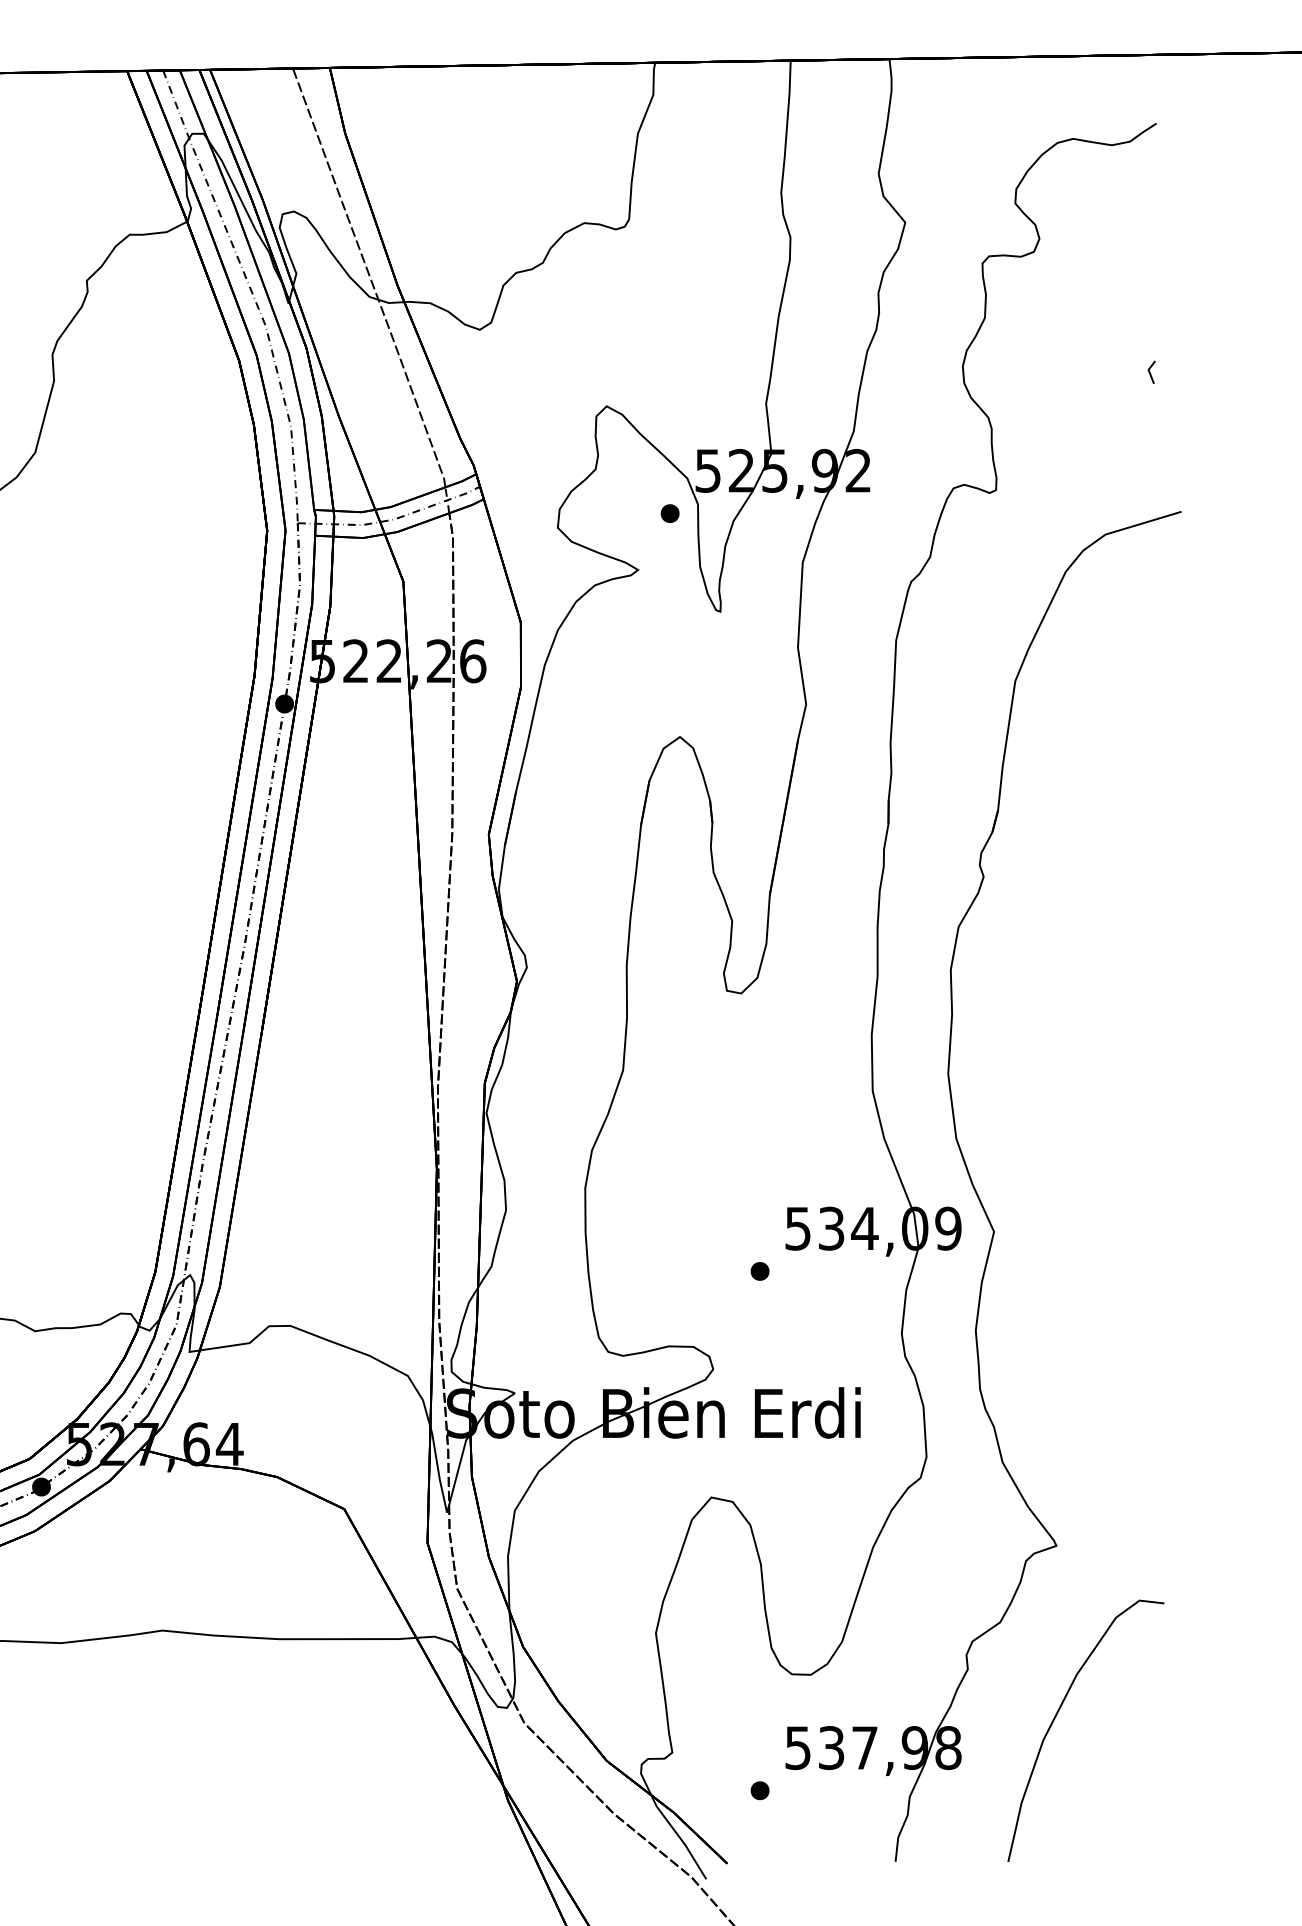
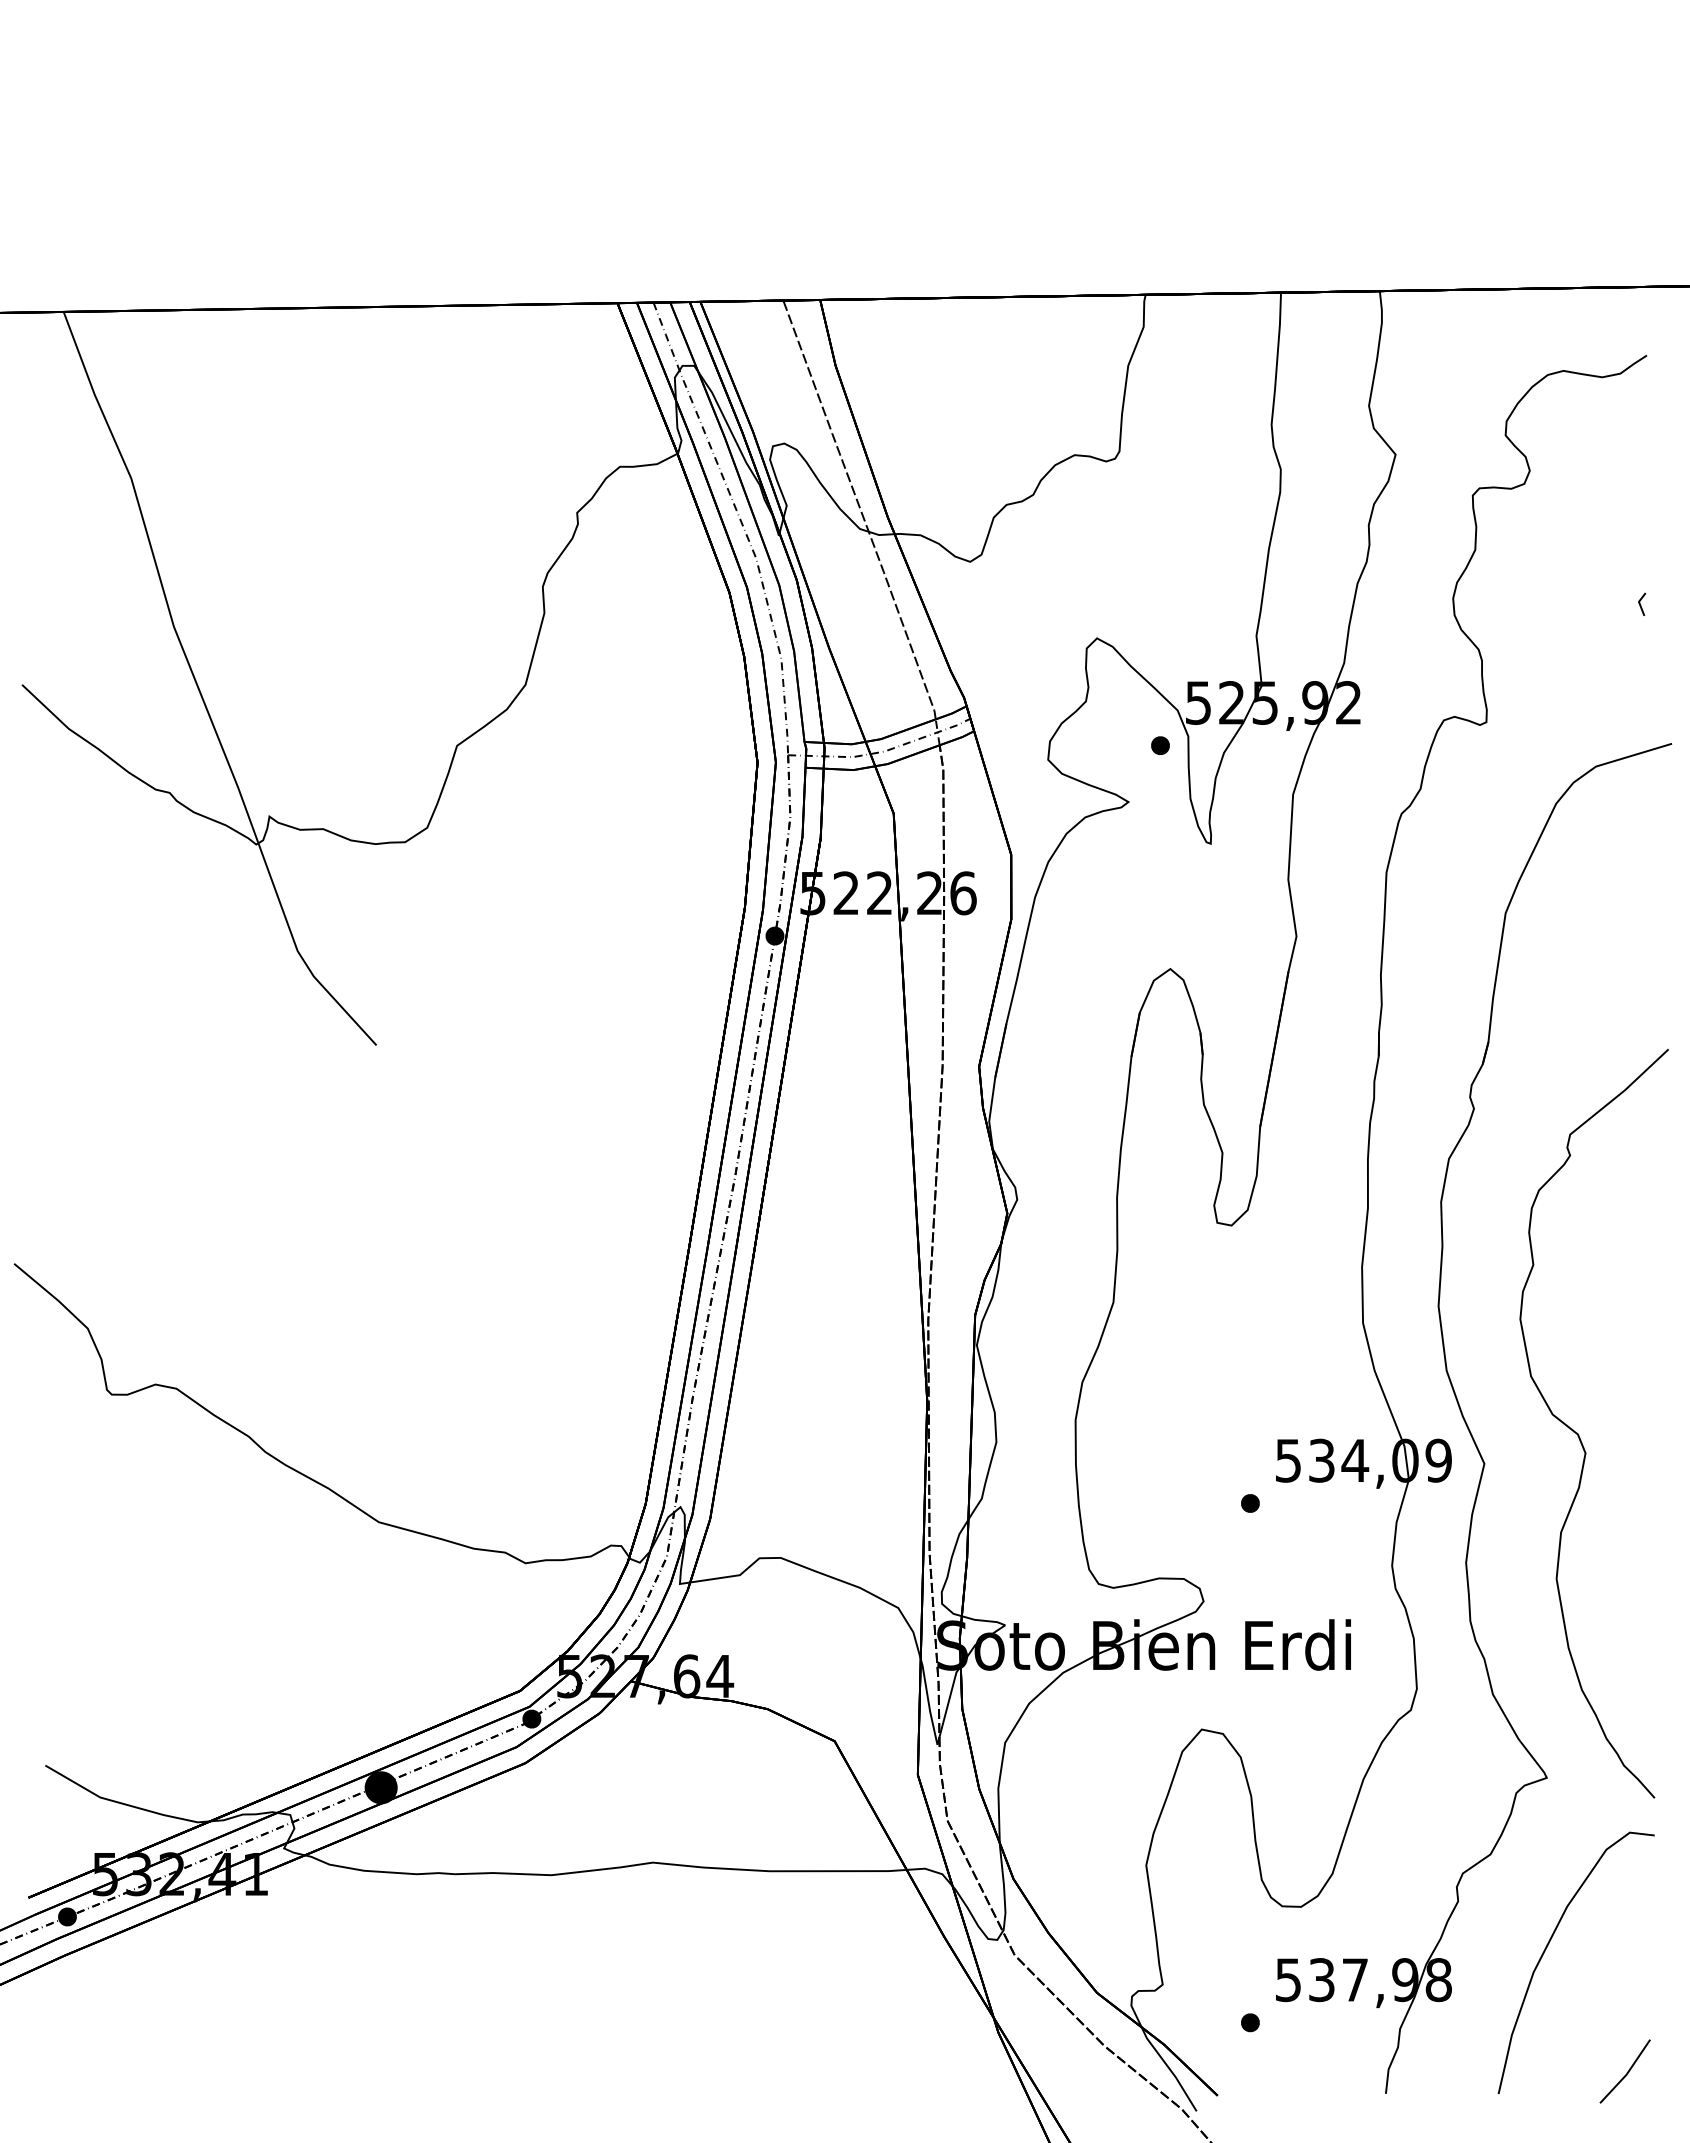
curve: (1088, 1201) -> (1578, 1433), added
line: (1136, 1840) -> (1626, 2072), added

